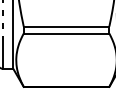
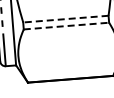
line: (66, 26) -> (65, 19), solid -> dashed
line: (66, 33) -> (66, 26), solid -> dashed

